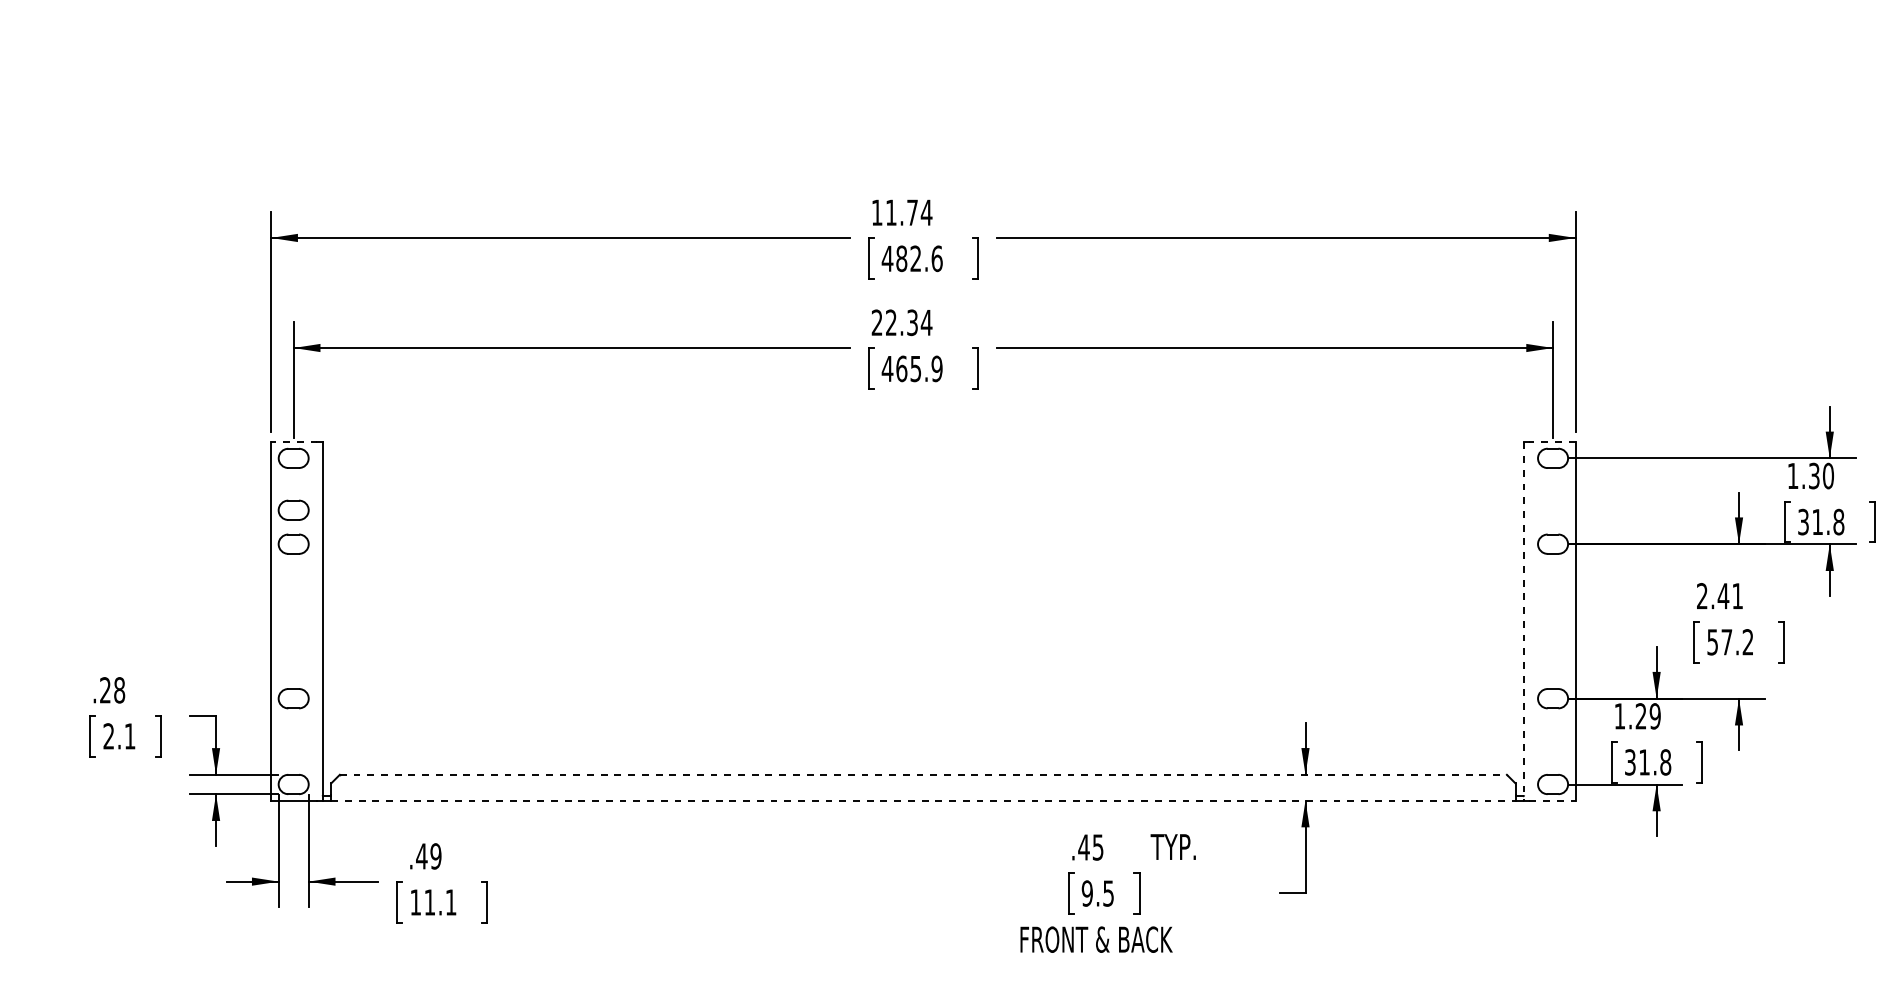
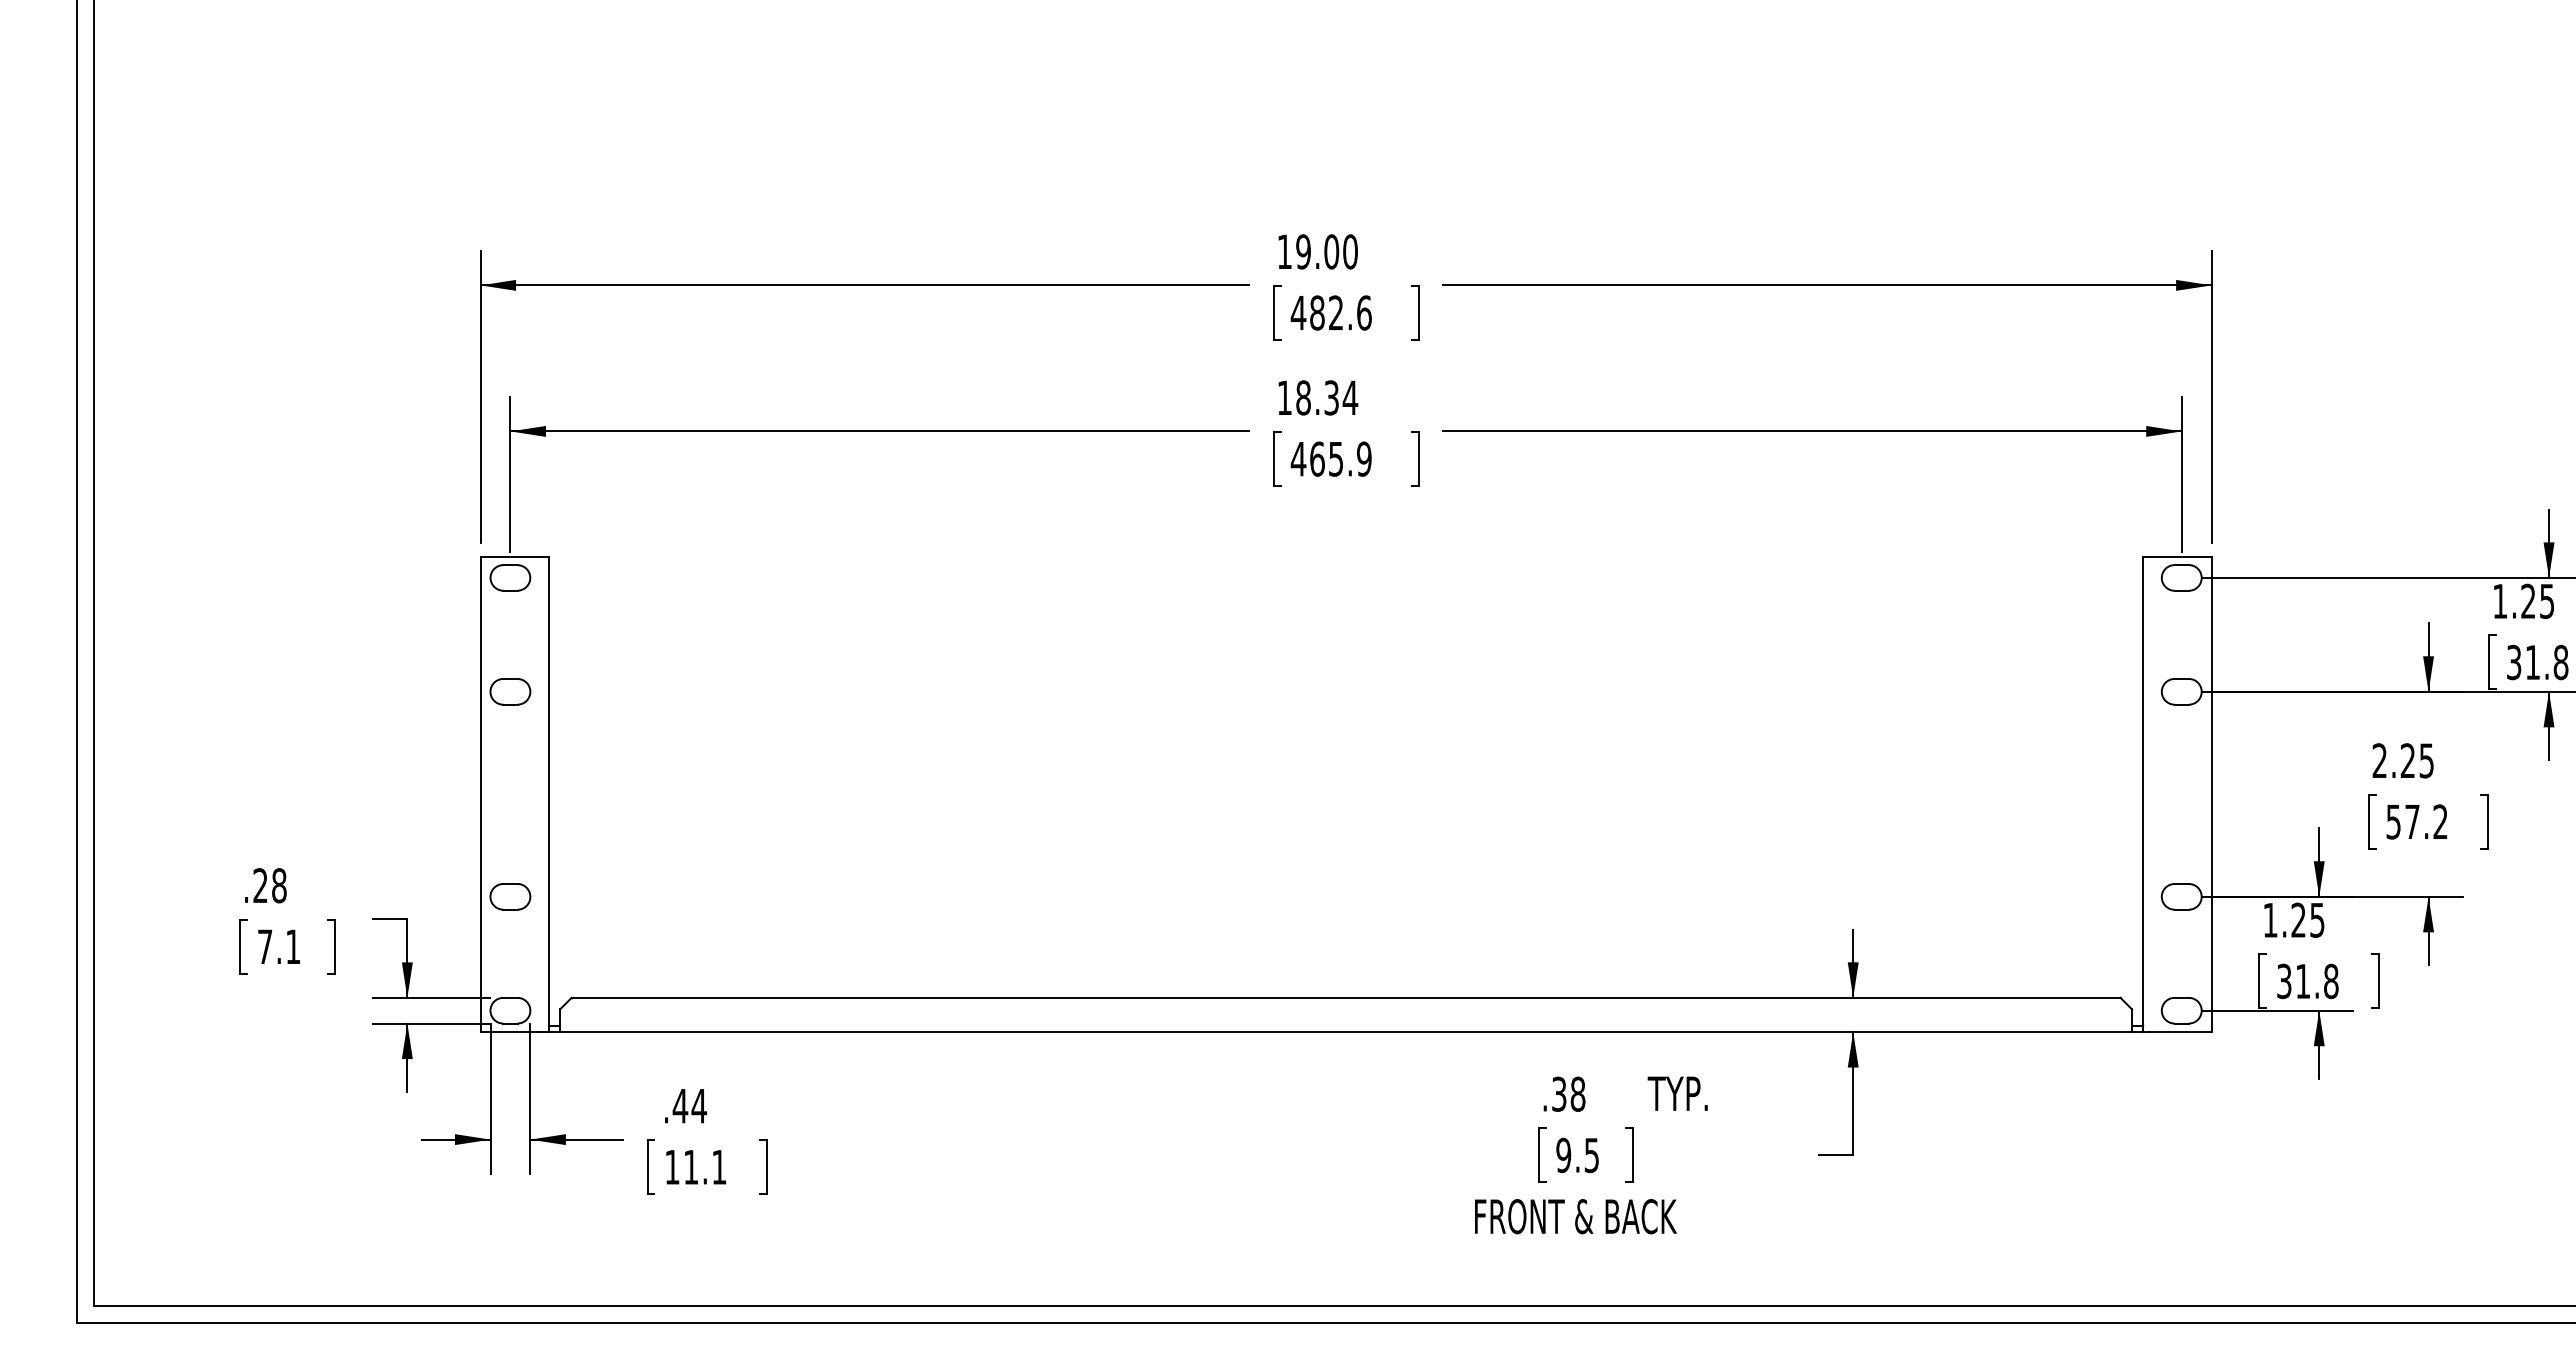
text: (909, 212) -> (1327, 251), 11.74 -> 19.00
text: (883, 322) -> (1293, 397), 22.34 -> 18.34
line: (294, 442) -> (511, 556), dashed -> solid
line: (1552, 442) -> (2181, 556), dashed -> solid
text: (1821, 476) -> (2537, 601), 1.30 -> 1.25
part: (293, 510) -> (510, 646), removed
text: (1729, 595) -> (2416, 760), 2.41 -> 2.25
line: (1524, 621) -> (2143, 794), dashed -> solid
text: (1655, 715) -> (2317, 919), 1.29 -> 1.25
text: (109, 736) -> (265, 946), 2.1 -> 7.1
line: (923, 774) -> (1346, 997), dashed -> solid
line: (923, 800) -> (1346, 1032), dashed -> solid
line: (1552, 800) -> (2181, 1032), dashed -> solid
text: (1090, 846) -> (1568, 1093), .45 -> .38
text: (436, 855) -> (699, 1105), .49 -> .44

